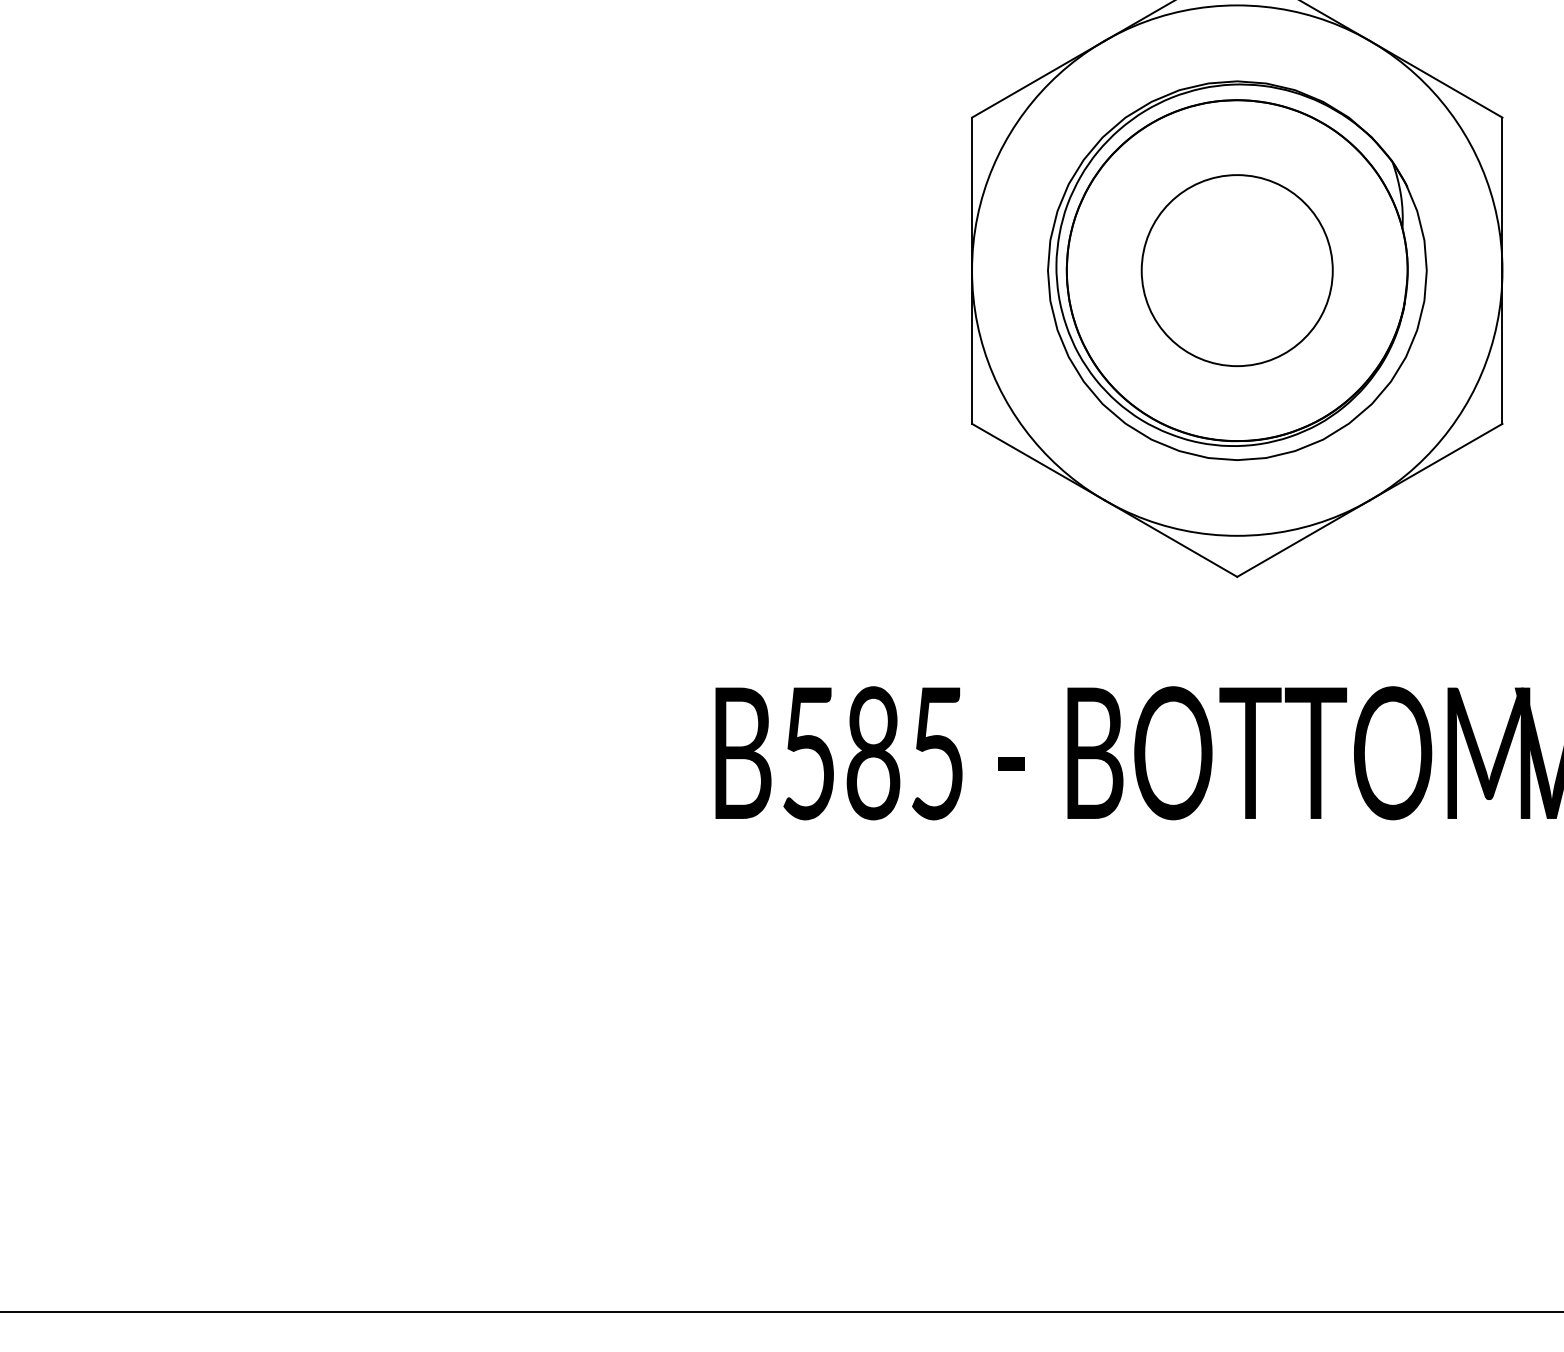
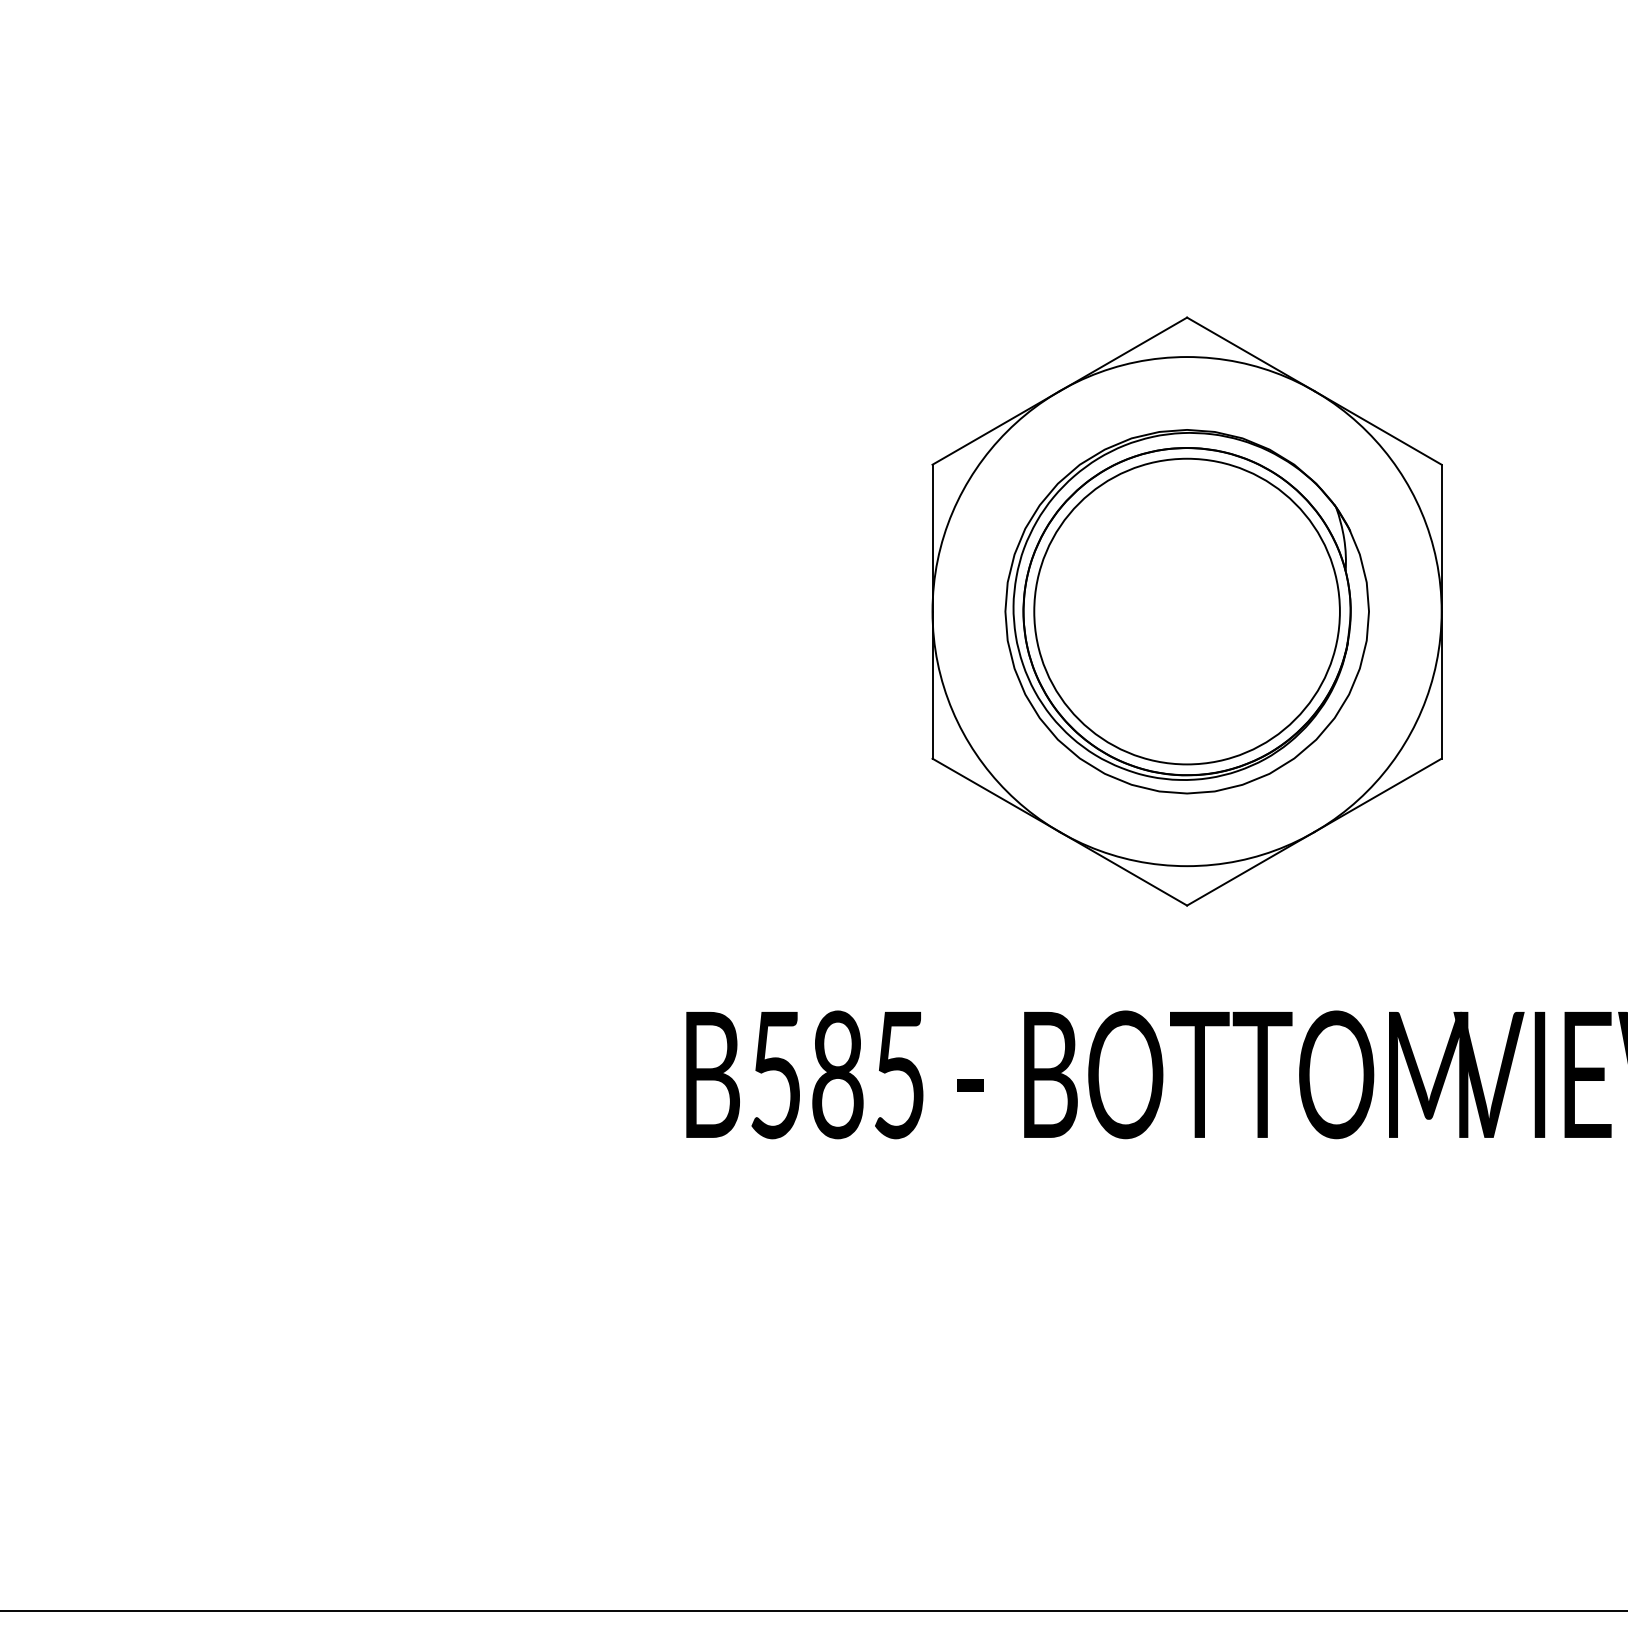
circle: (1236, 270) -> (1186, 611), size x1.67

